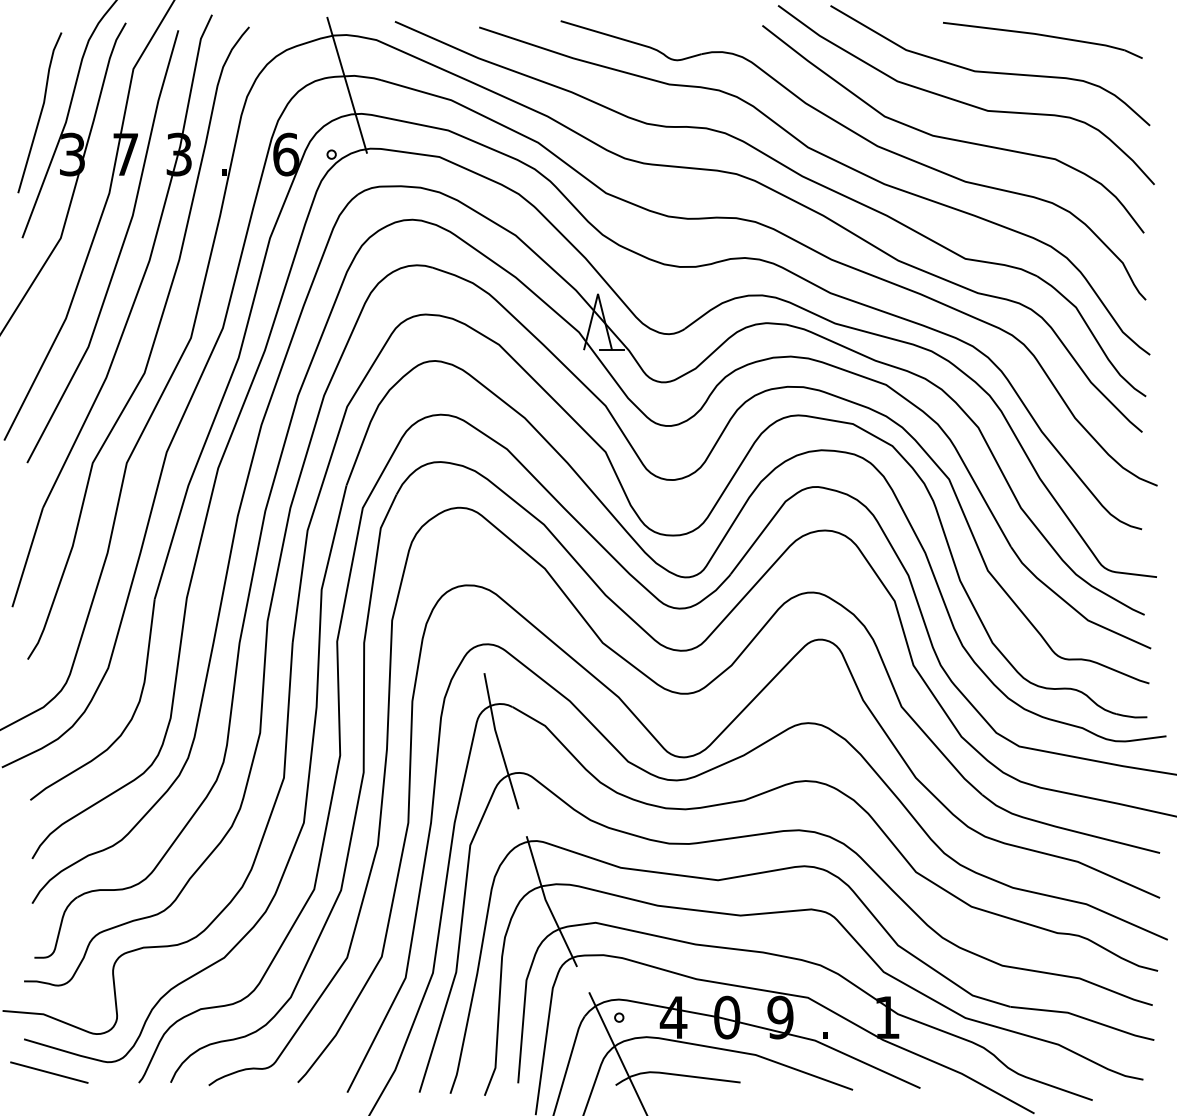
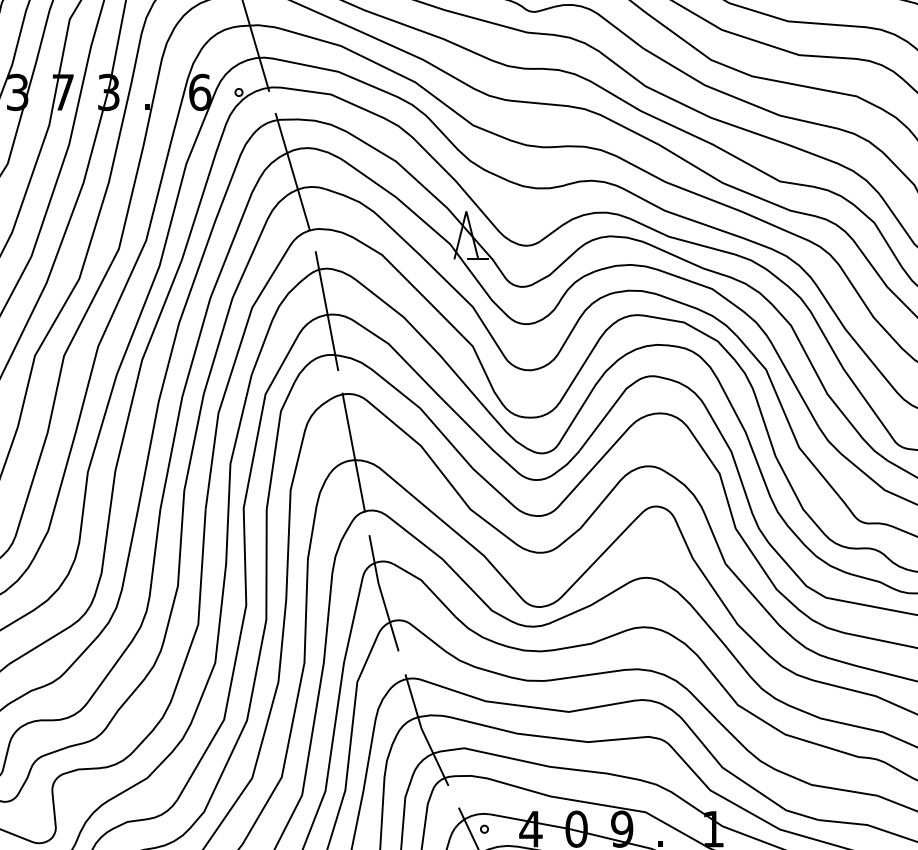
line: (394, 246) -> (292, 170), added
line: (434, 410) -> (326, 310), added
line: (466, 576) -> (354, 452), added

